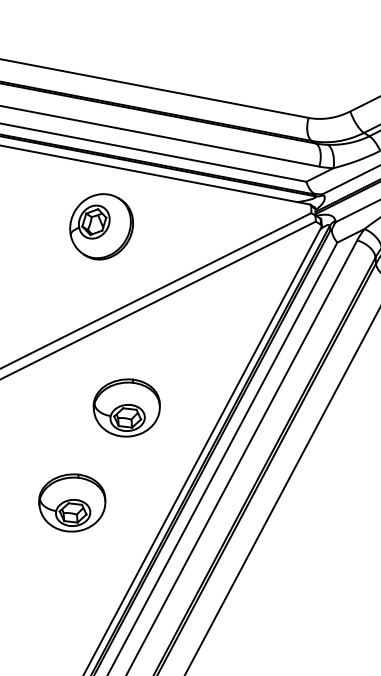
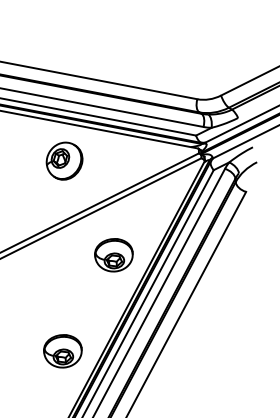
part: (101, 225) -> (64, 160), moved
part: (126, 408) -> (113, 255), moved
part: (71, 503) -> (62, 351), moved

